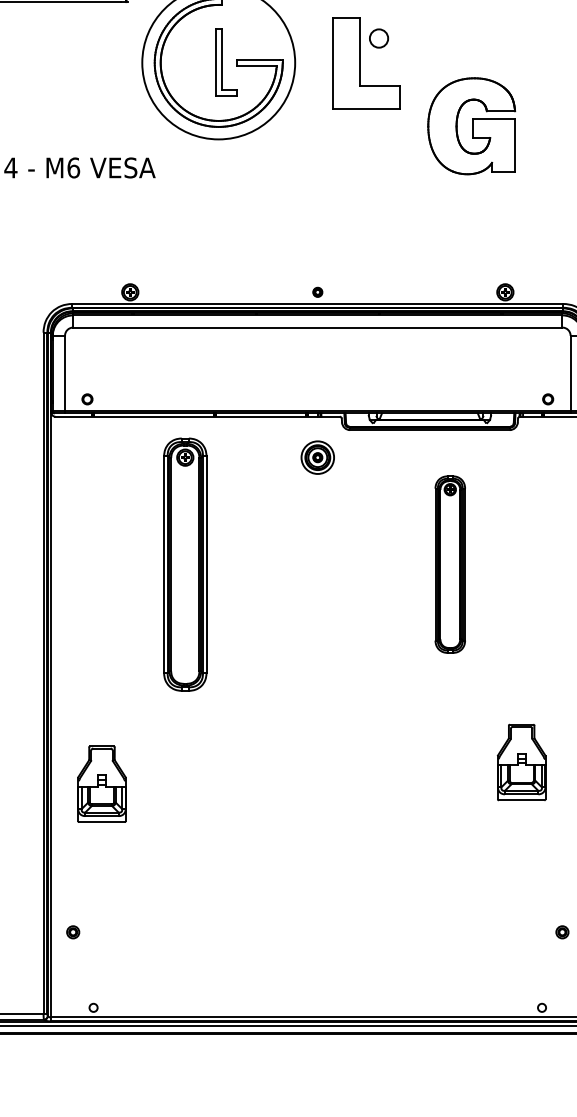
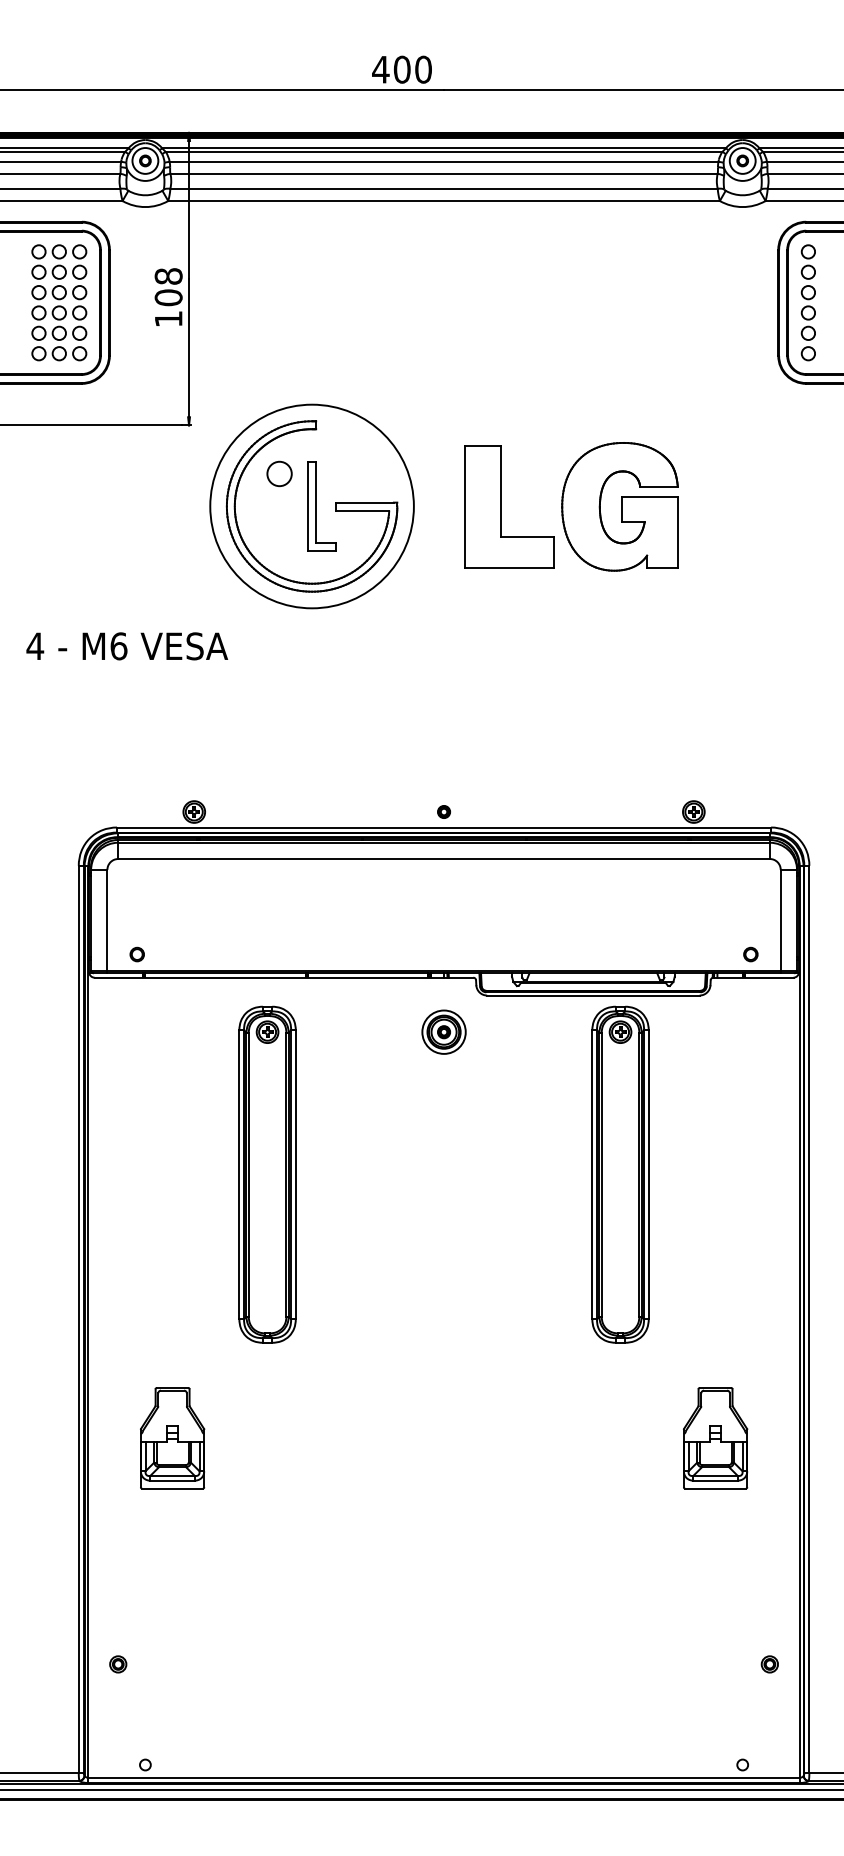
circle: (378, 38) -> (279, 473), moved
part: (471, 126) -> (619, 506), moved
part: (450, 564) -> (620, 1174), size x1.43
part: (101, 784) -> (172, 1438), moved

